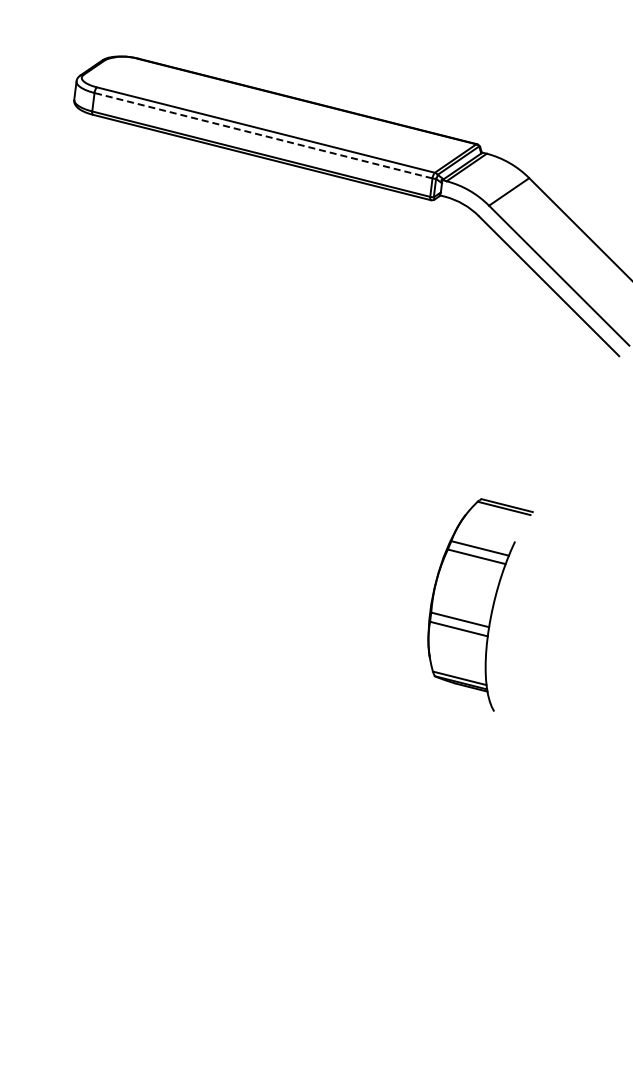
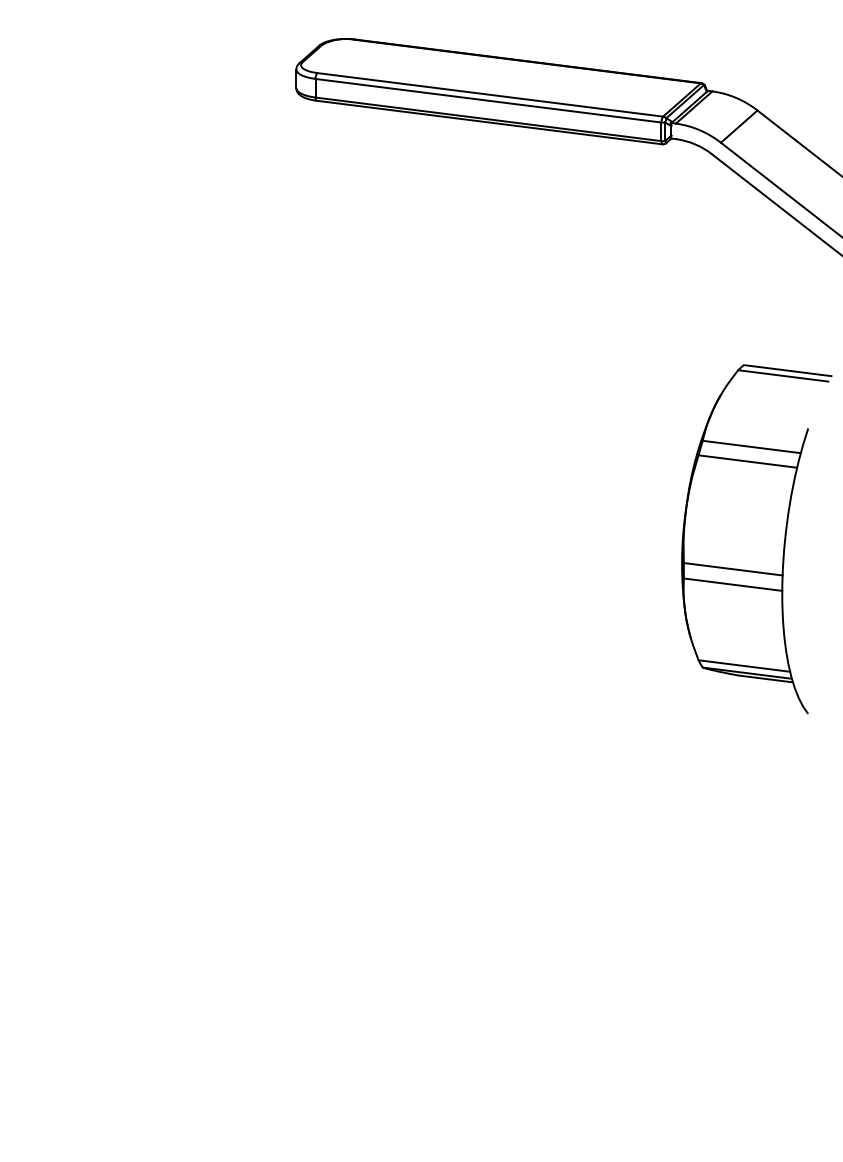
line: (263, 135) -> (488, 100), dashed -> solid
part: (476, 603) -> (756, 539), size x1.67

